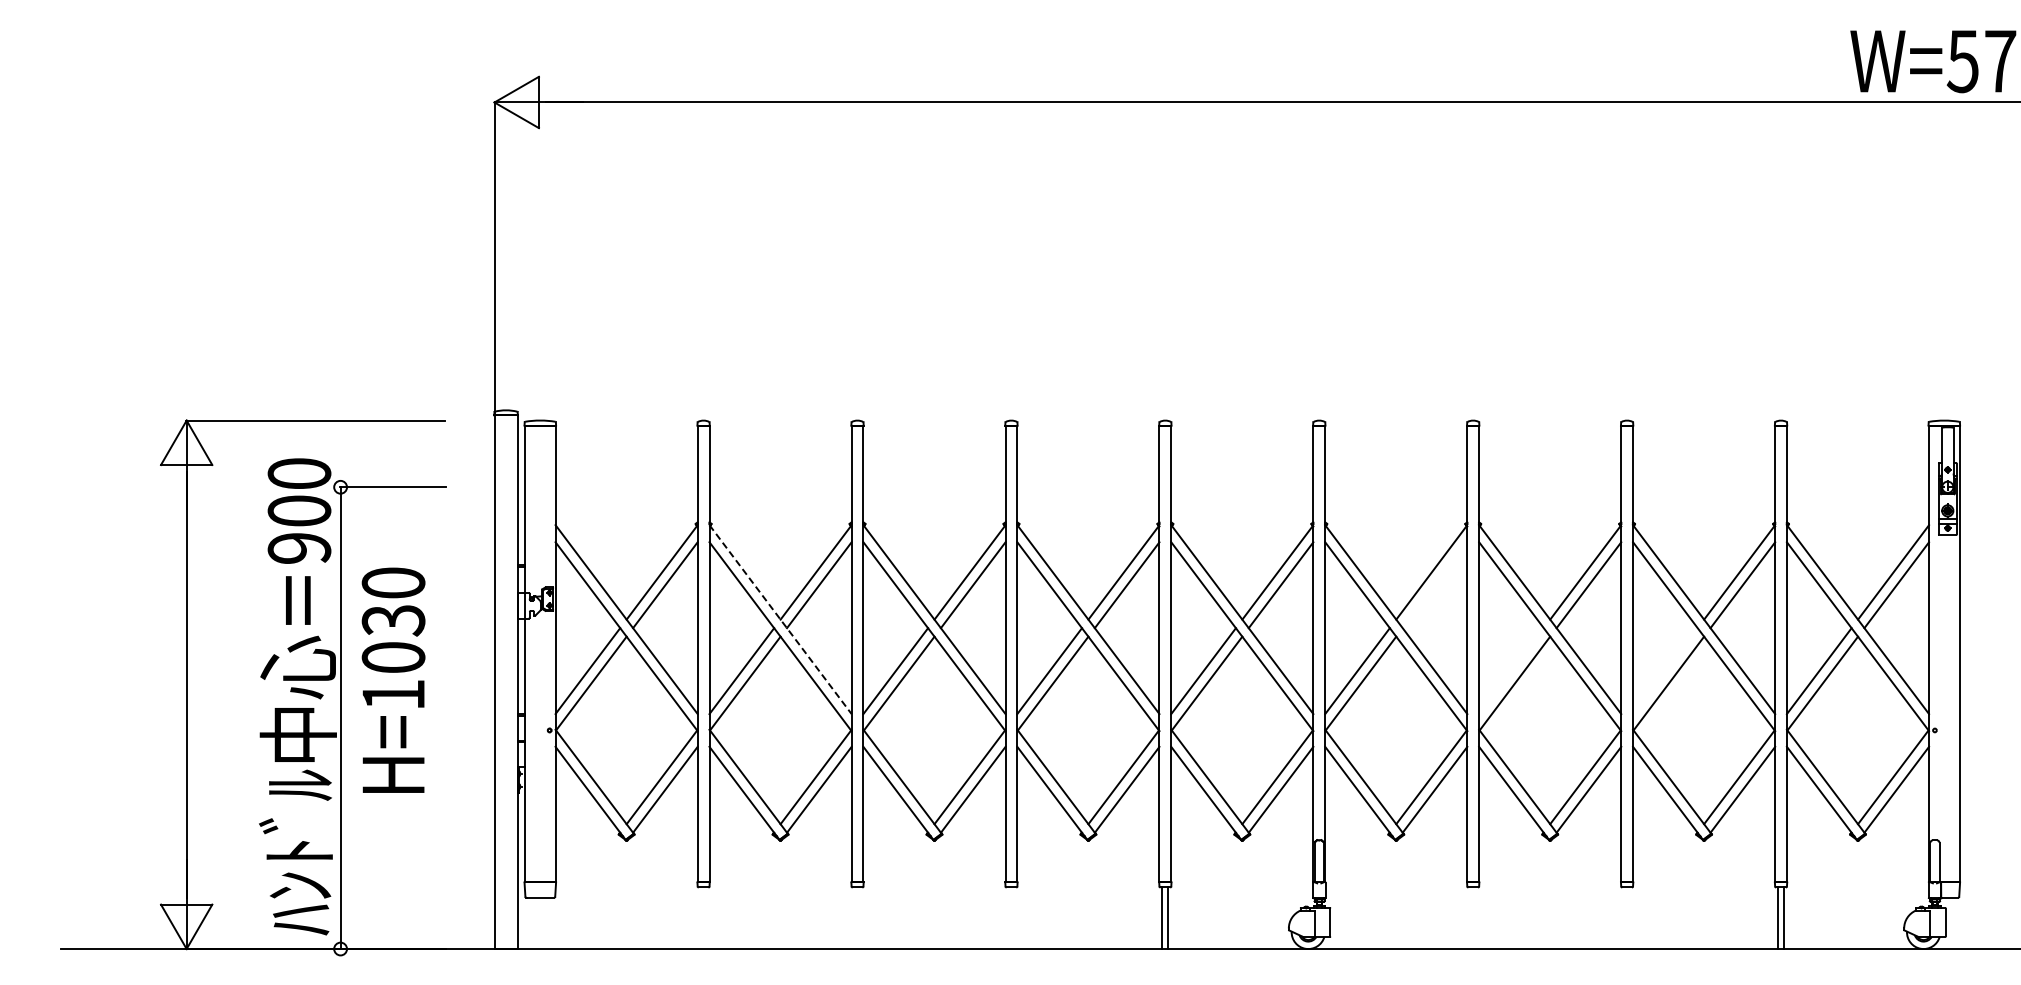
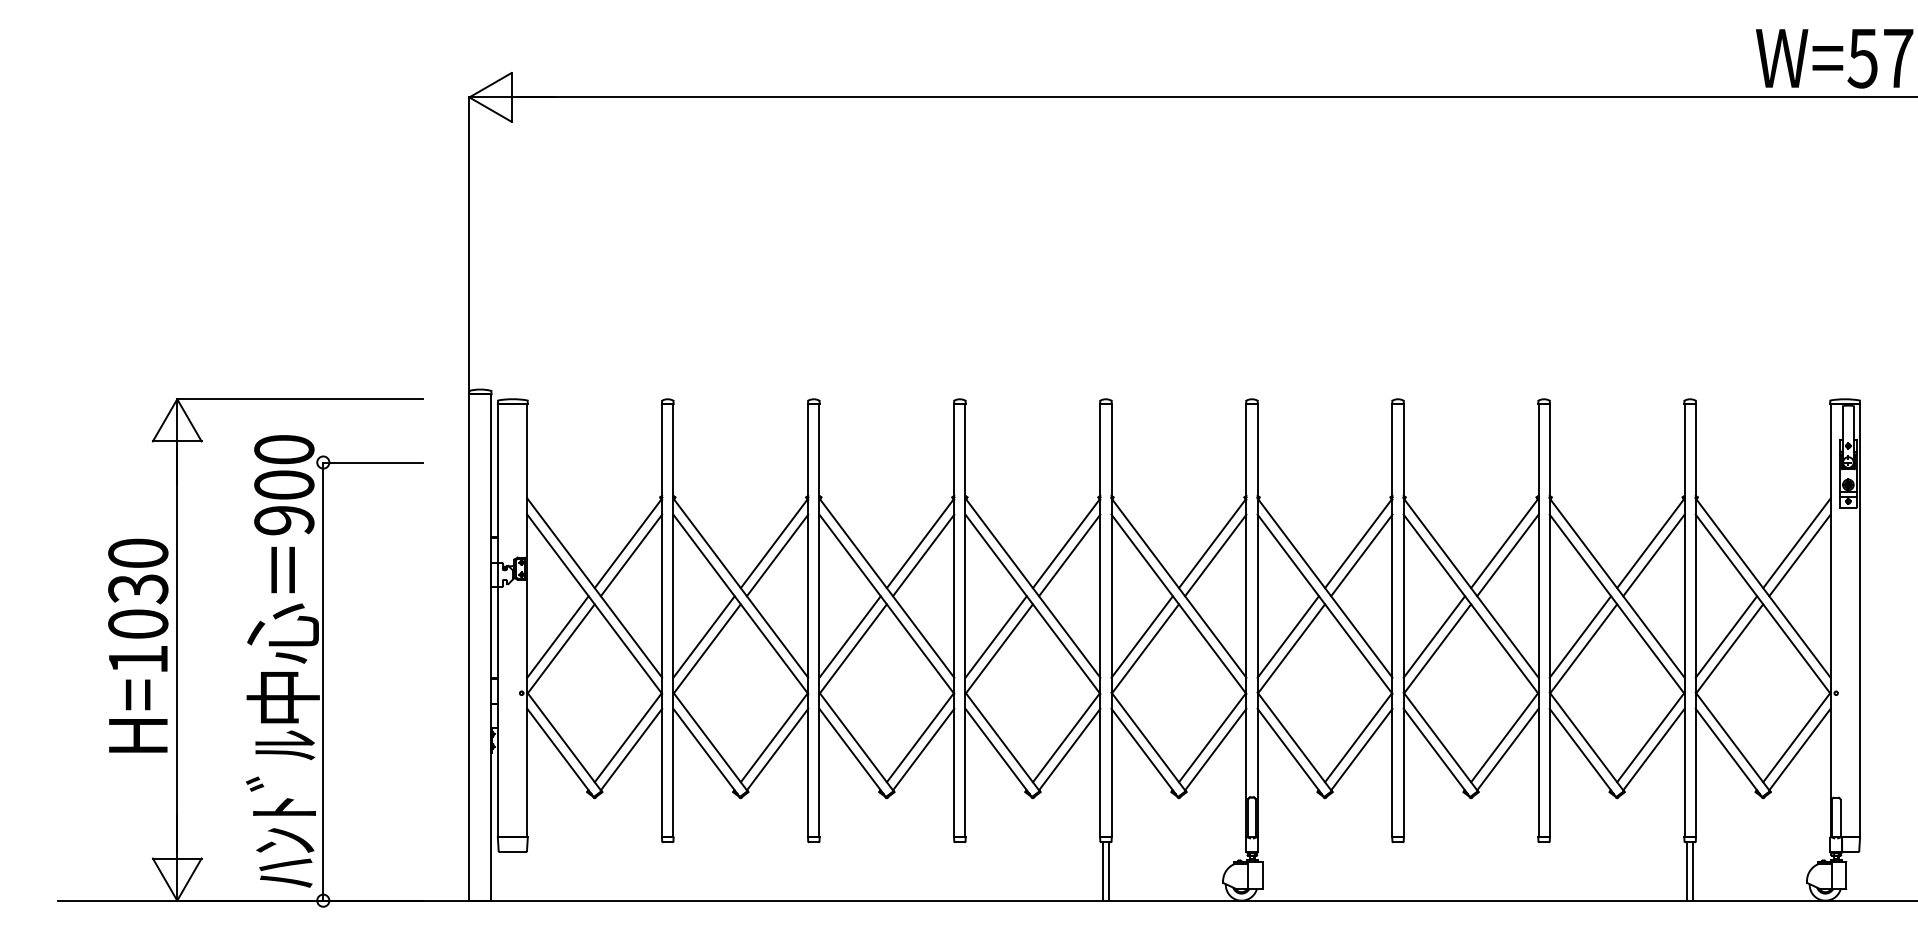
line: (1434, 585) -> (1361, 555), added
line: (780, 620) -> (740, 588), dashed -> solid
line: (1511, 671) -> (1434, 637), added
line: (1665, 671) -> (1580, 637), added
text: (393, 679) -> (138, 644), moved

